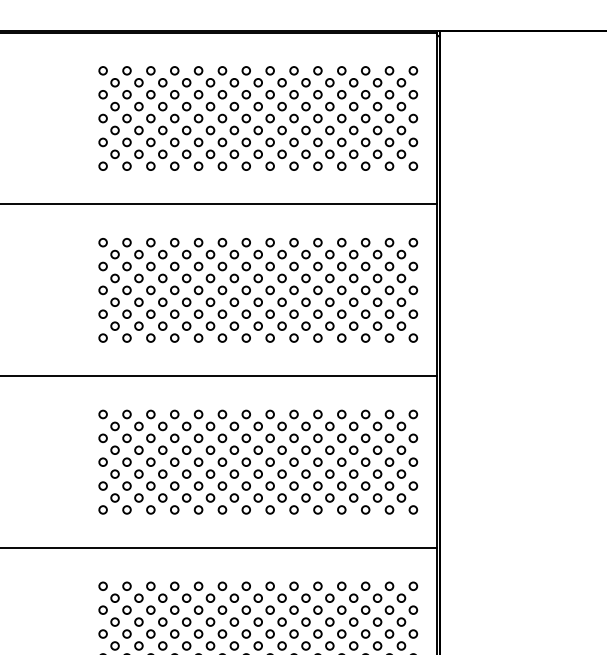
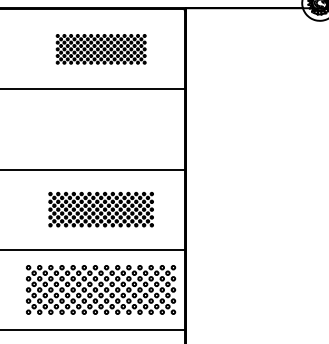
part: (259, 119) -> (101, 49), size x0.6
part: (259, 290) -> (101, 129), removed
part: (259, 461) -> (101, 209), size x0.7

